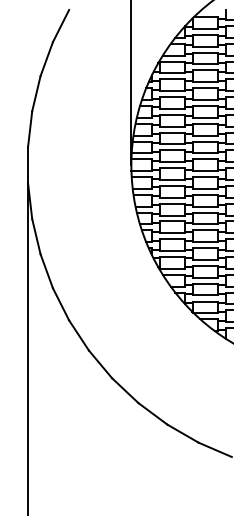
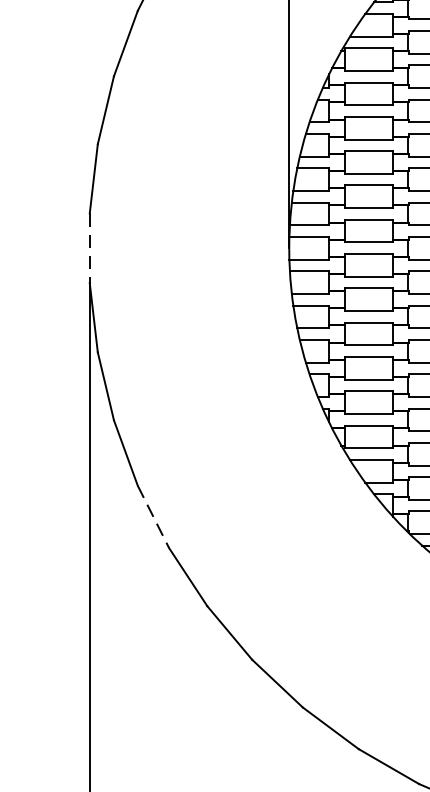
line: (28, 165) -> (90, 248), solid -> dashed
line: (61, 304) -> (154, 517), solid -> dashed

